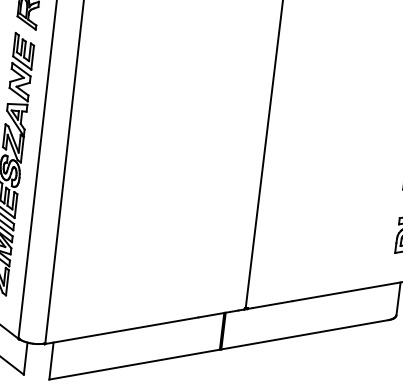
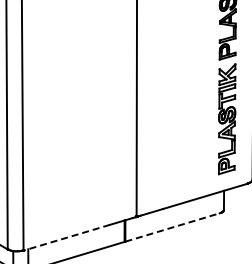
line: (121, 330) -> (66, 237), solid -> dashed
line: (306, 334) -> (173, 227), solid -> dashed

